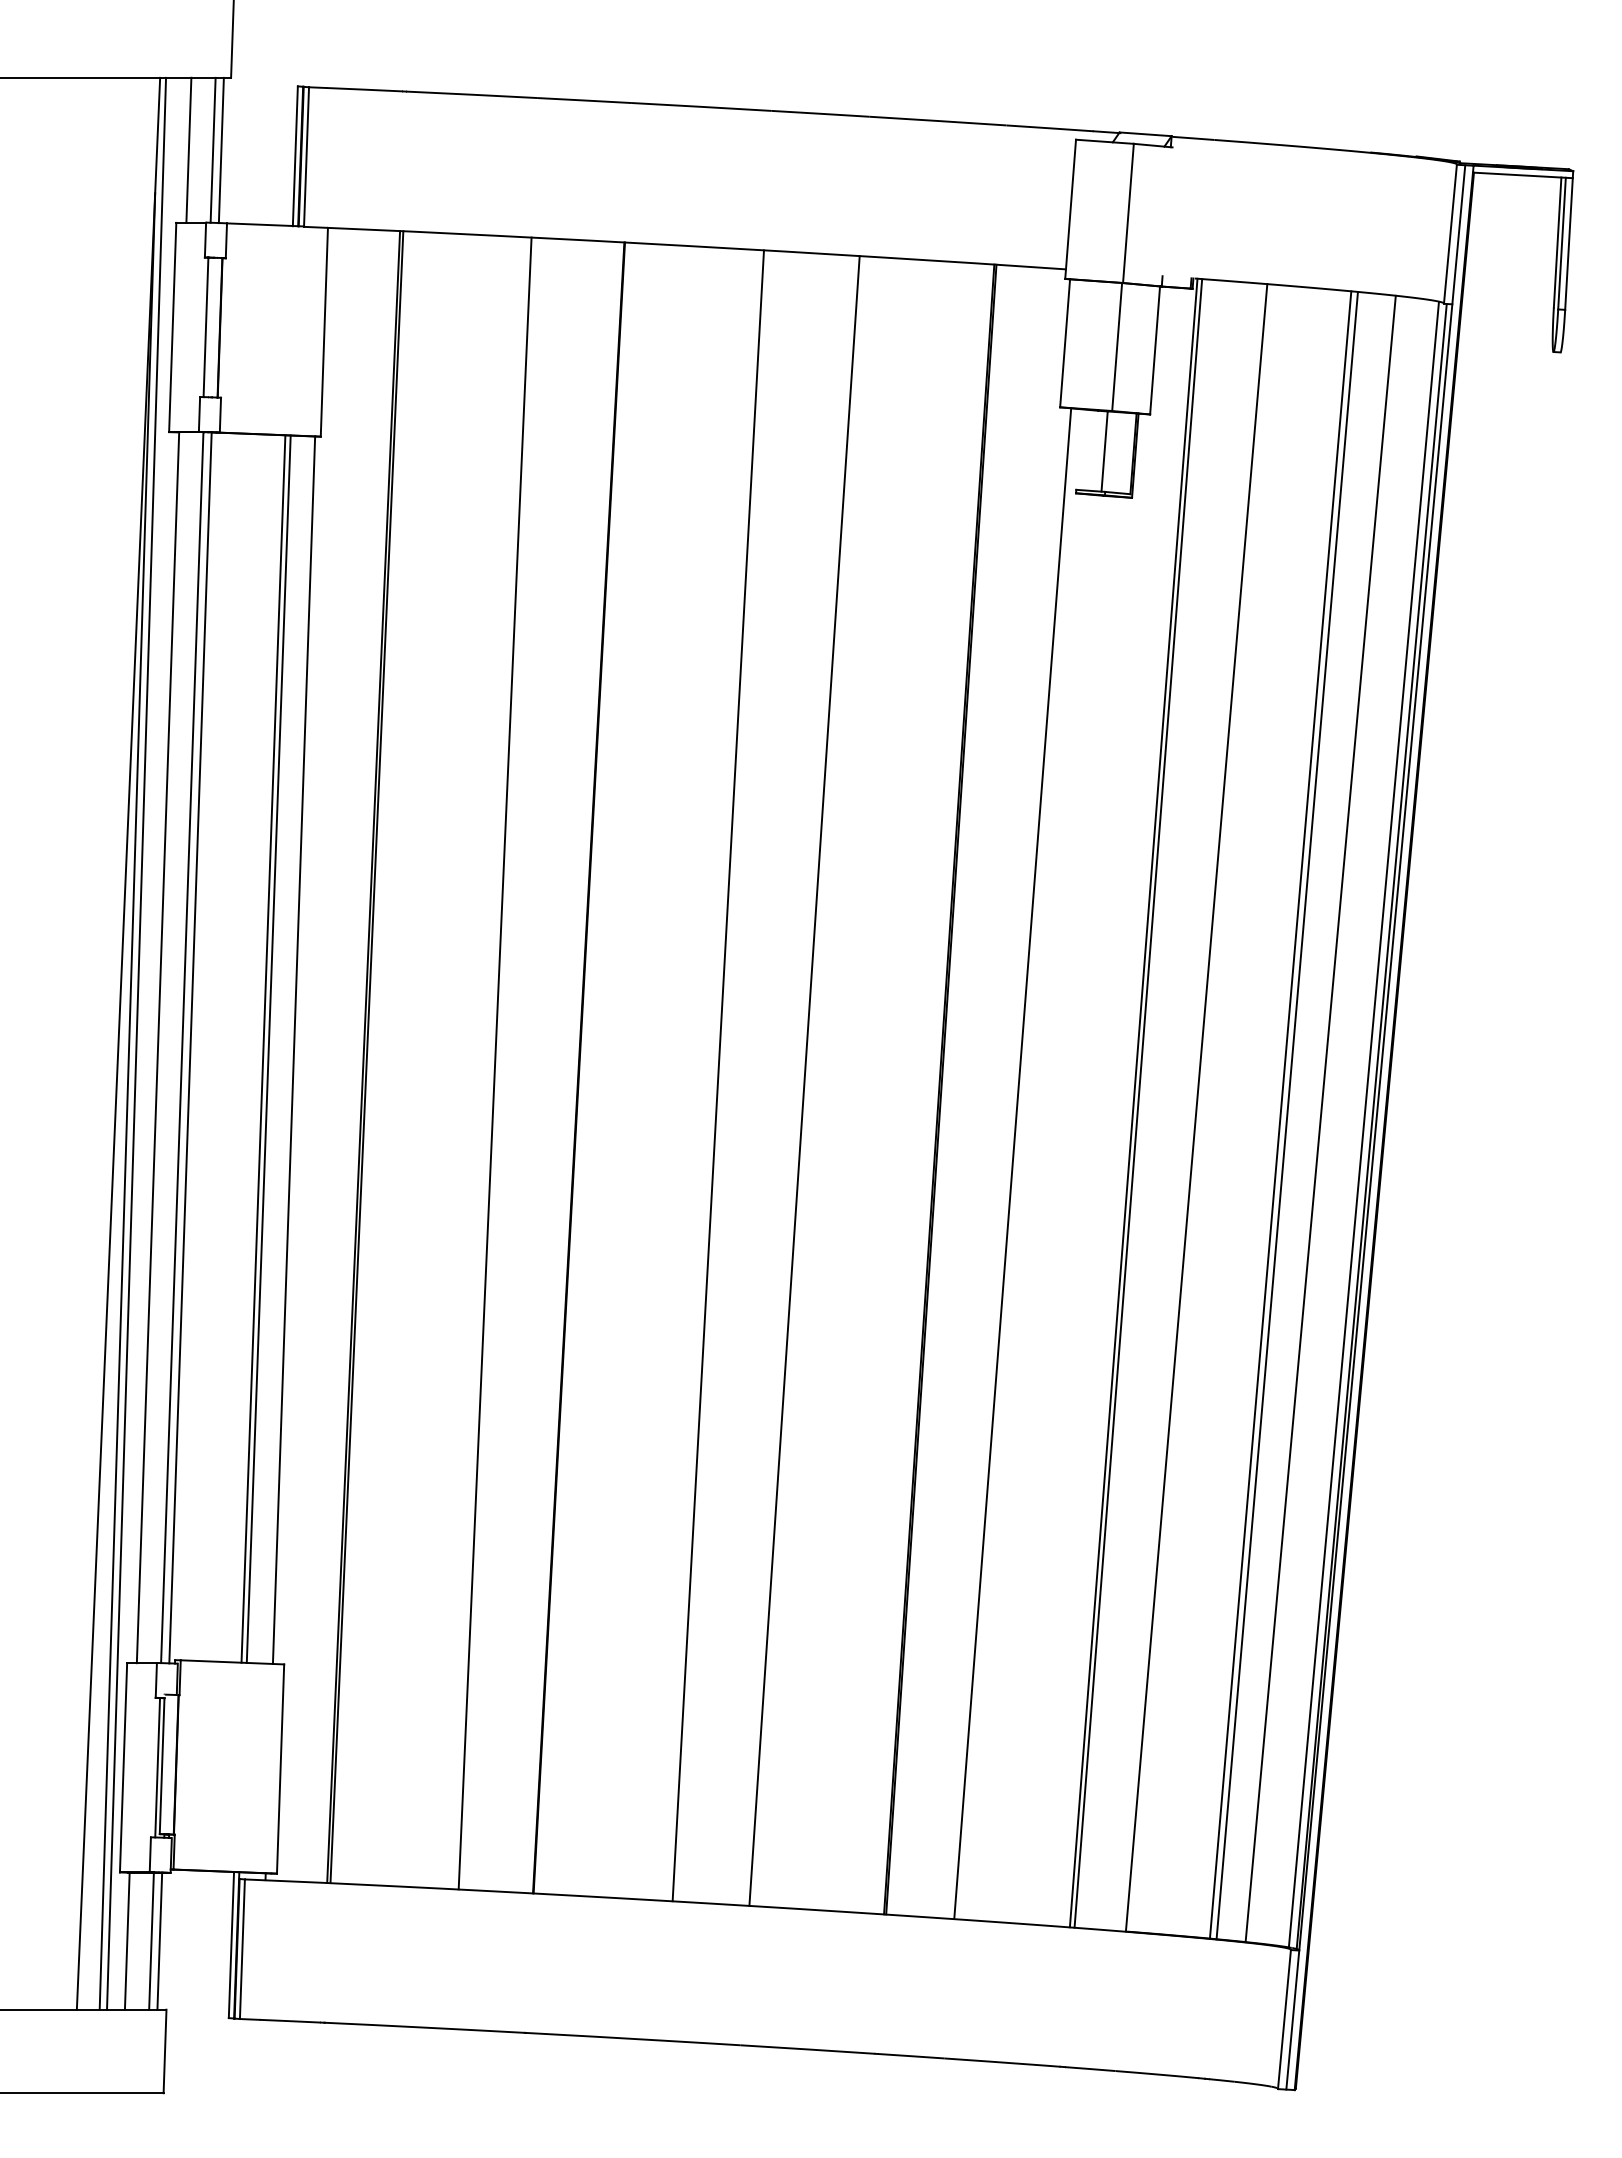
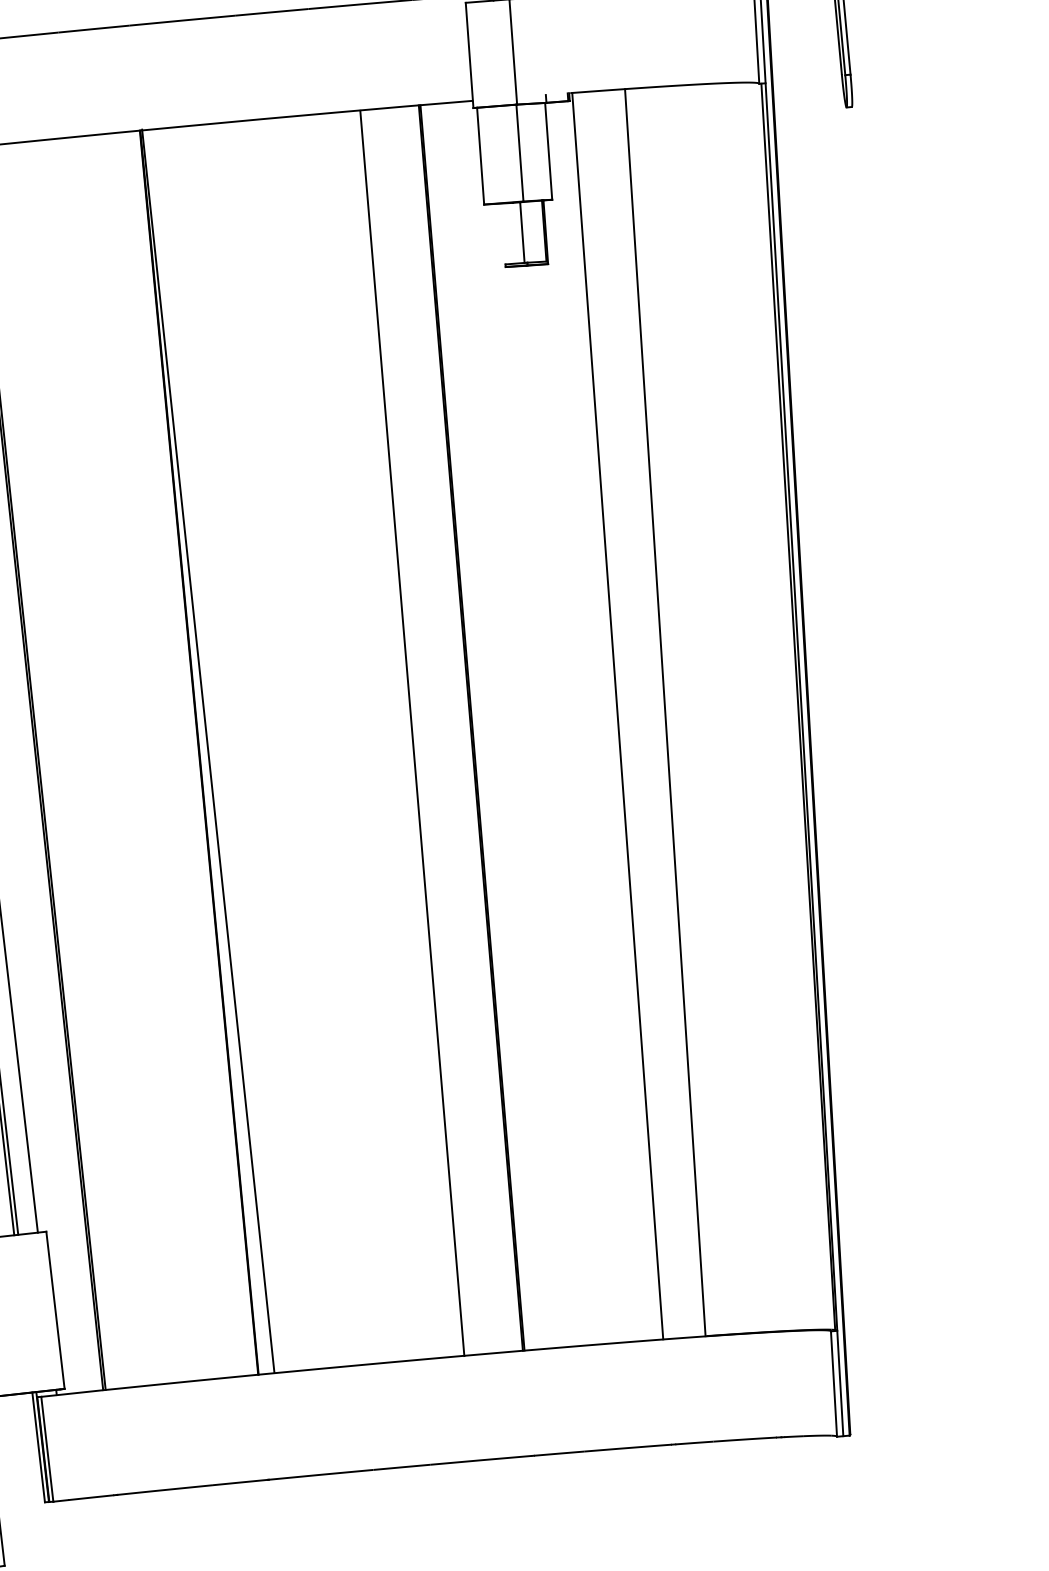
line: (494, 1063) -> (207, 751), moved
line: (717, 1075) -> (303, 742), removed
line: (804, 1080) -> (412, 733), moved
line: (1138, 1103) -> (621, 715), removed
line: (1280, 1114) -> (728, 708), removed
line: (1286, 1115) -> (733, 708), removed
line: (1320, 1118) -> (759, 706), removed
line: (1363, 1124) -> (791, 706), removed
line: (1012, 1163) -> (534, 775), removed

